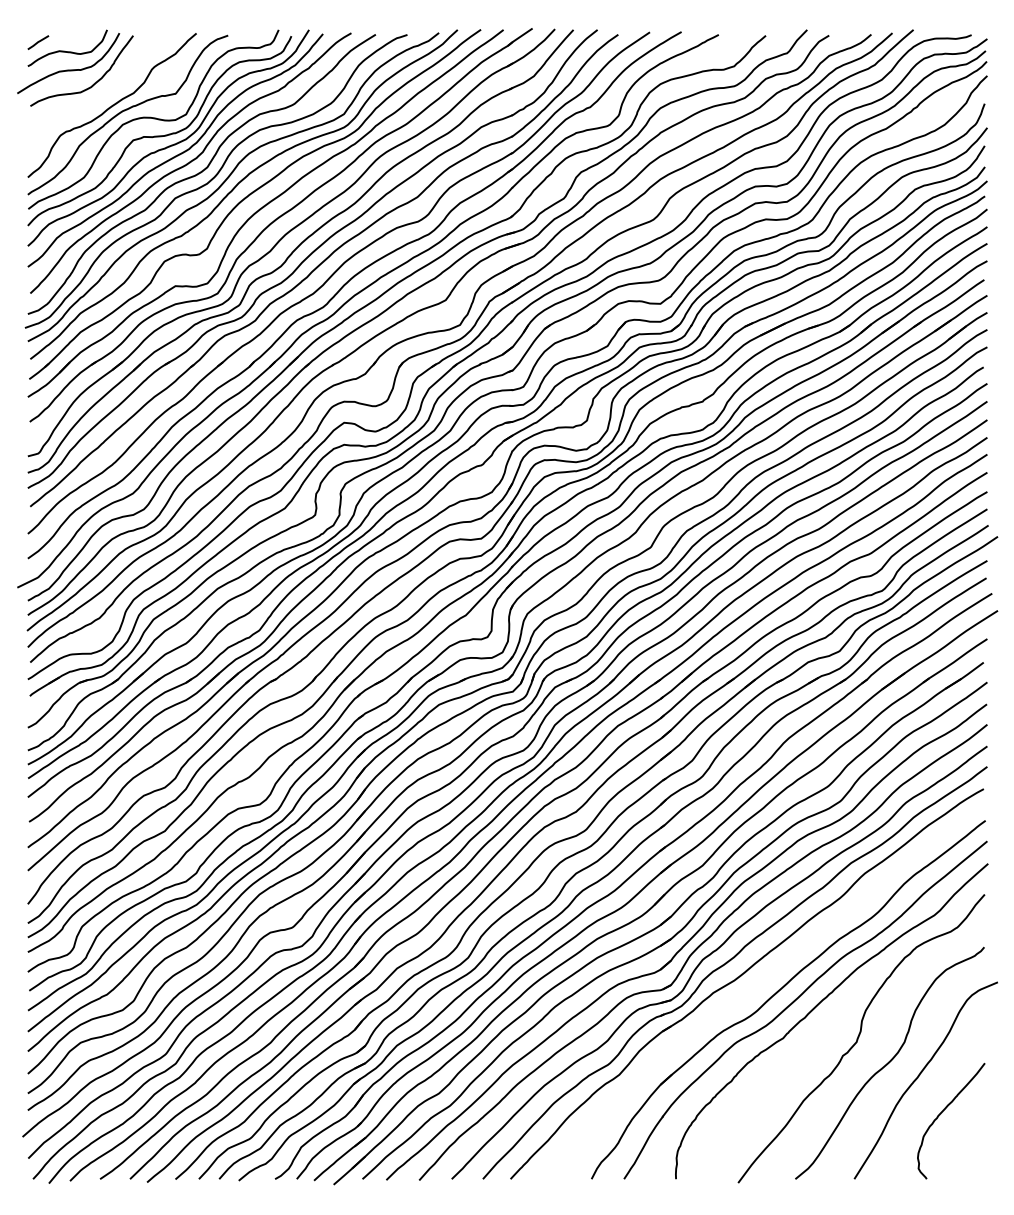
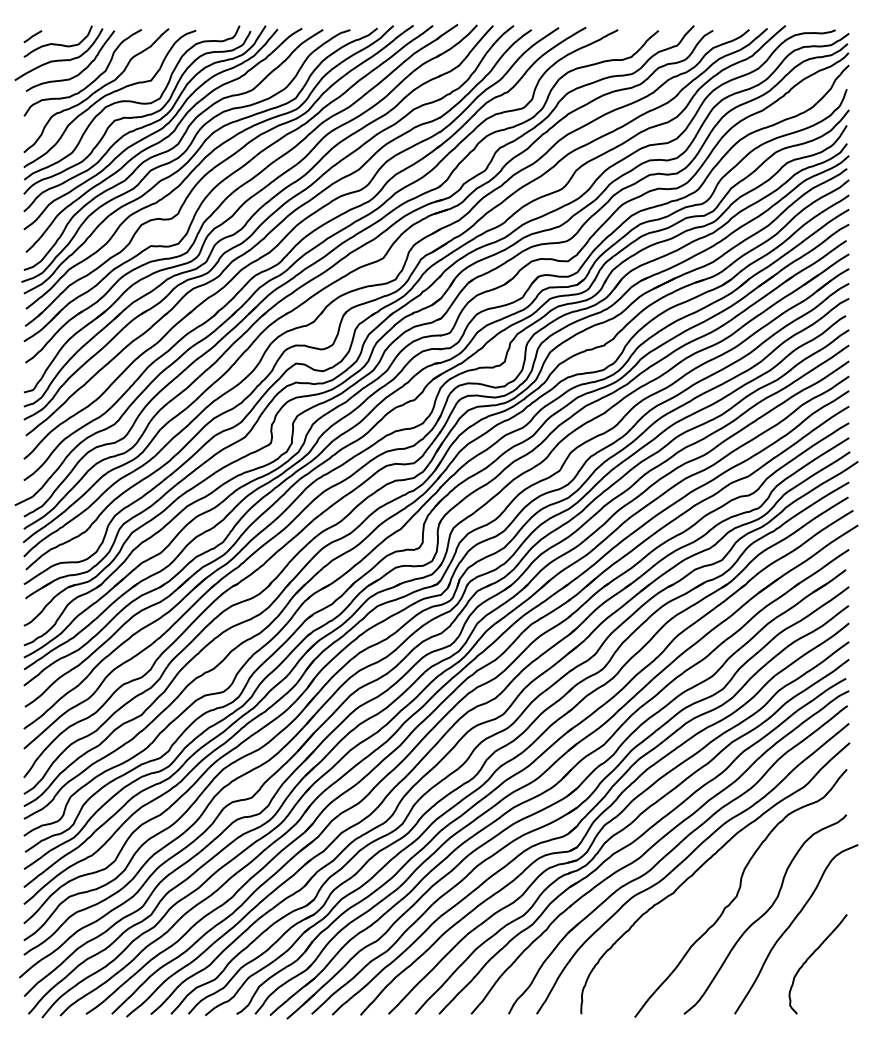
curve: (107, 94) -> (92, 81), added
part: (762, 982) -> (655, 845), added

